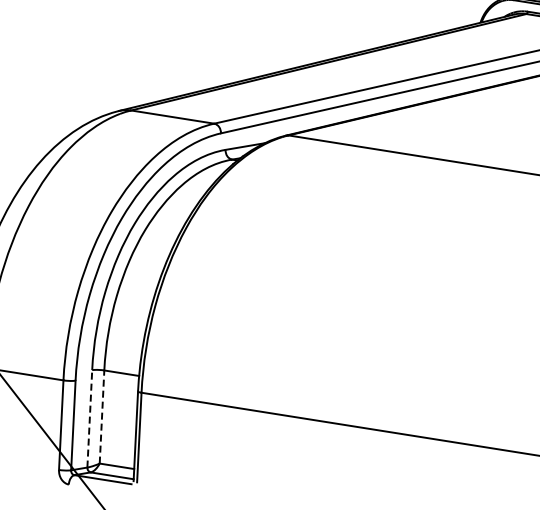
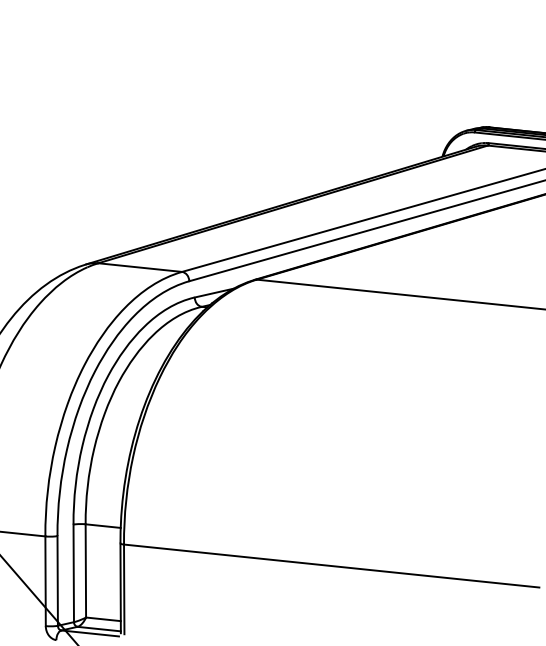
line: (101, 416) -> (85, 570), dashed -> solid
line: (89, 418) -> (73, 573), dashed -> solid

